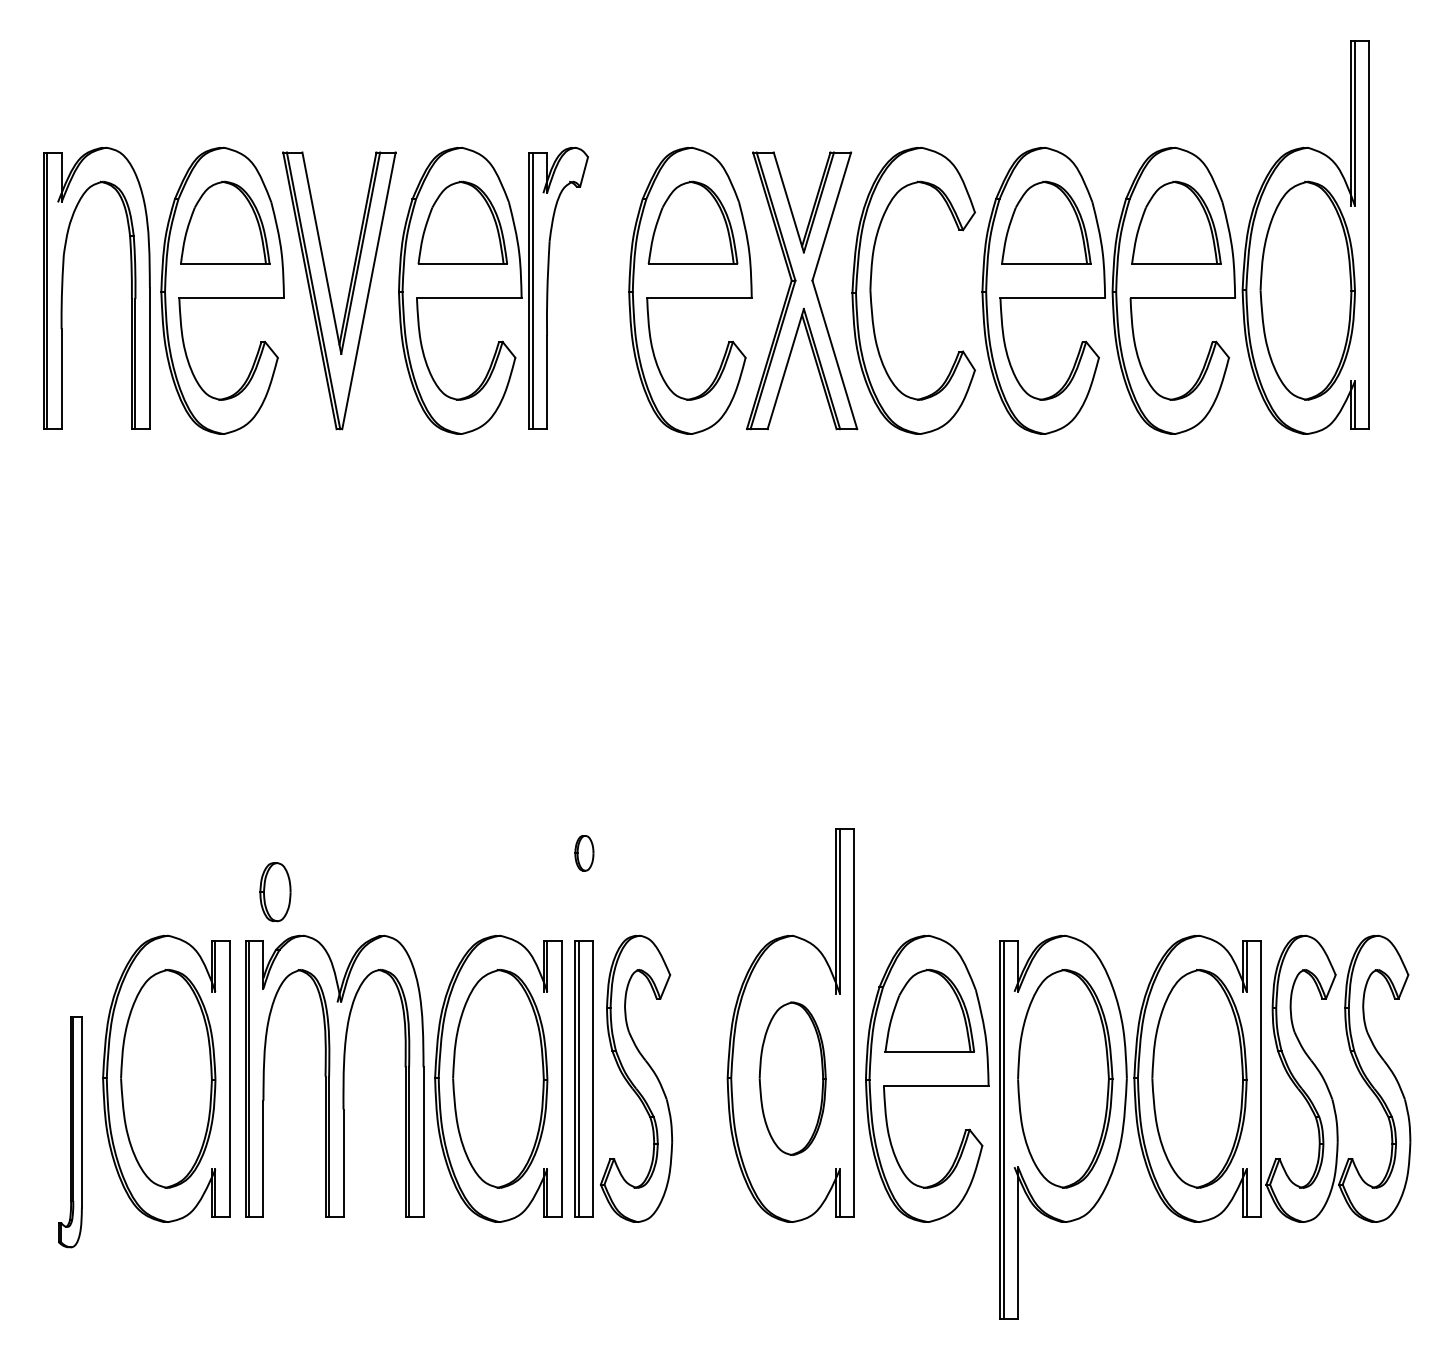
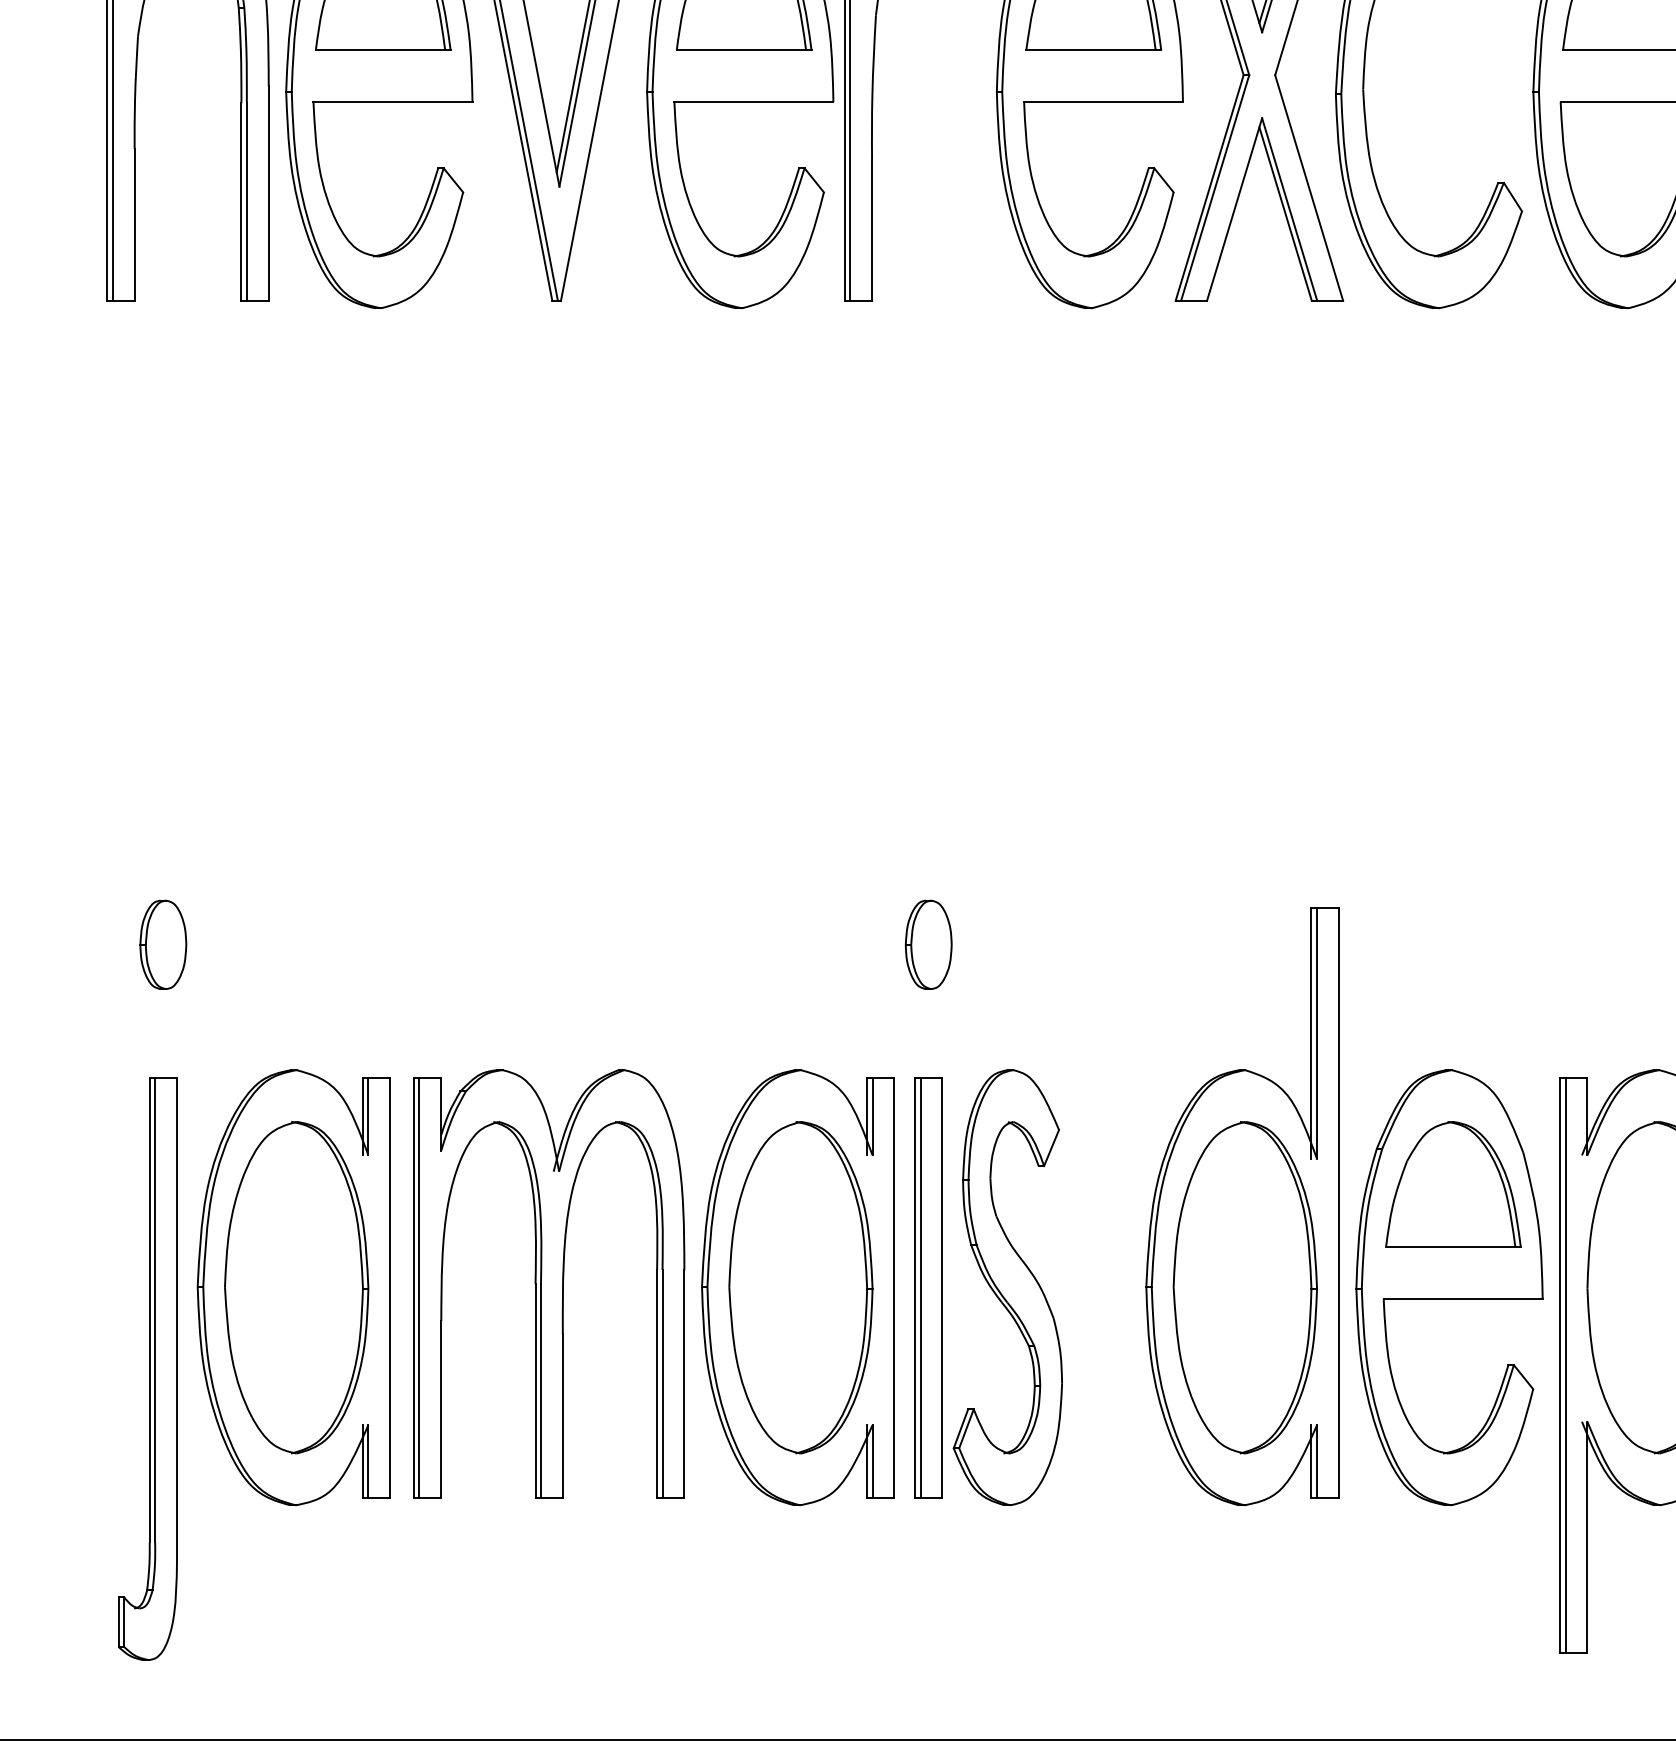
part: (584, 853) -> (928, 945), size x1.67
part: (275, 892) -> (163, 945), moved
part: (792, 1078) -> (1244, 1287), size x1.43
part: (70, 1132) -> (148, 1369), size x1.67

